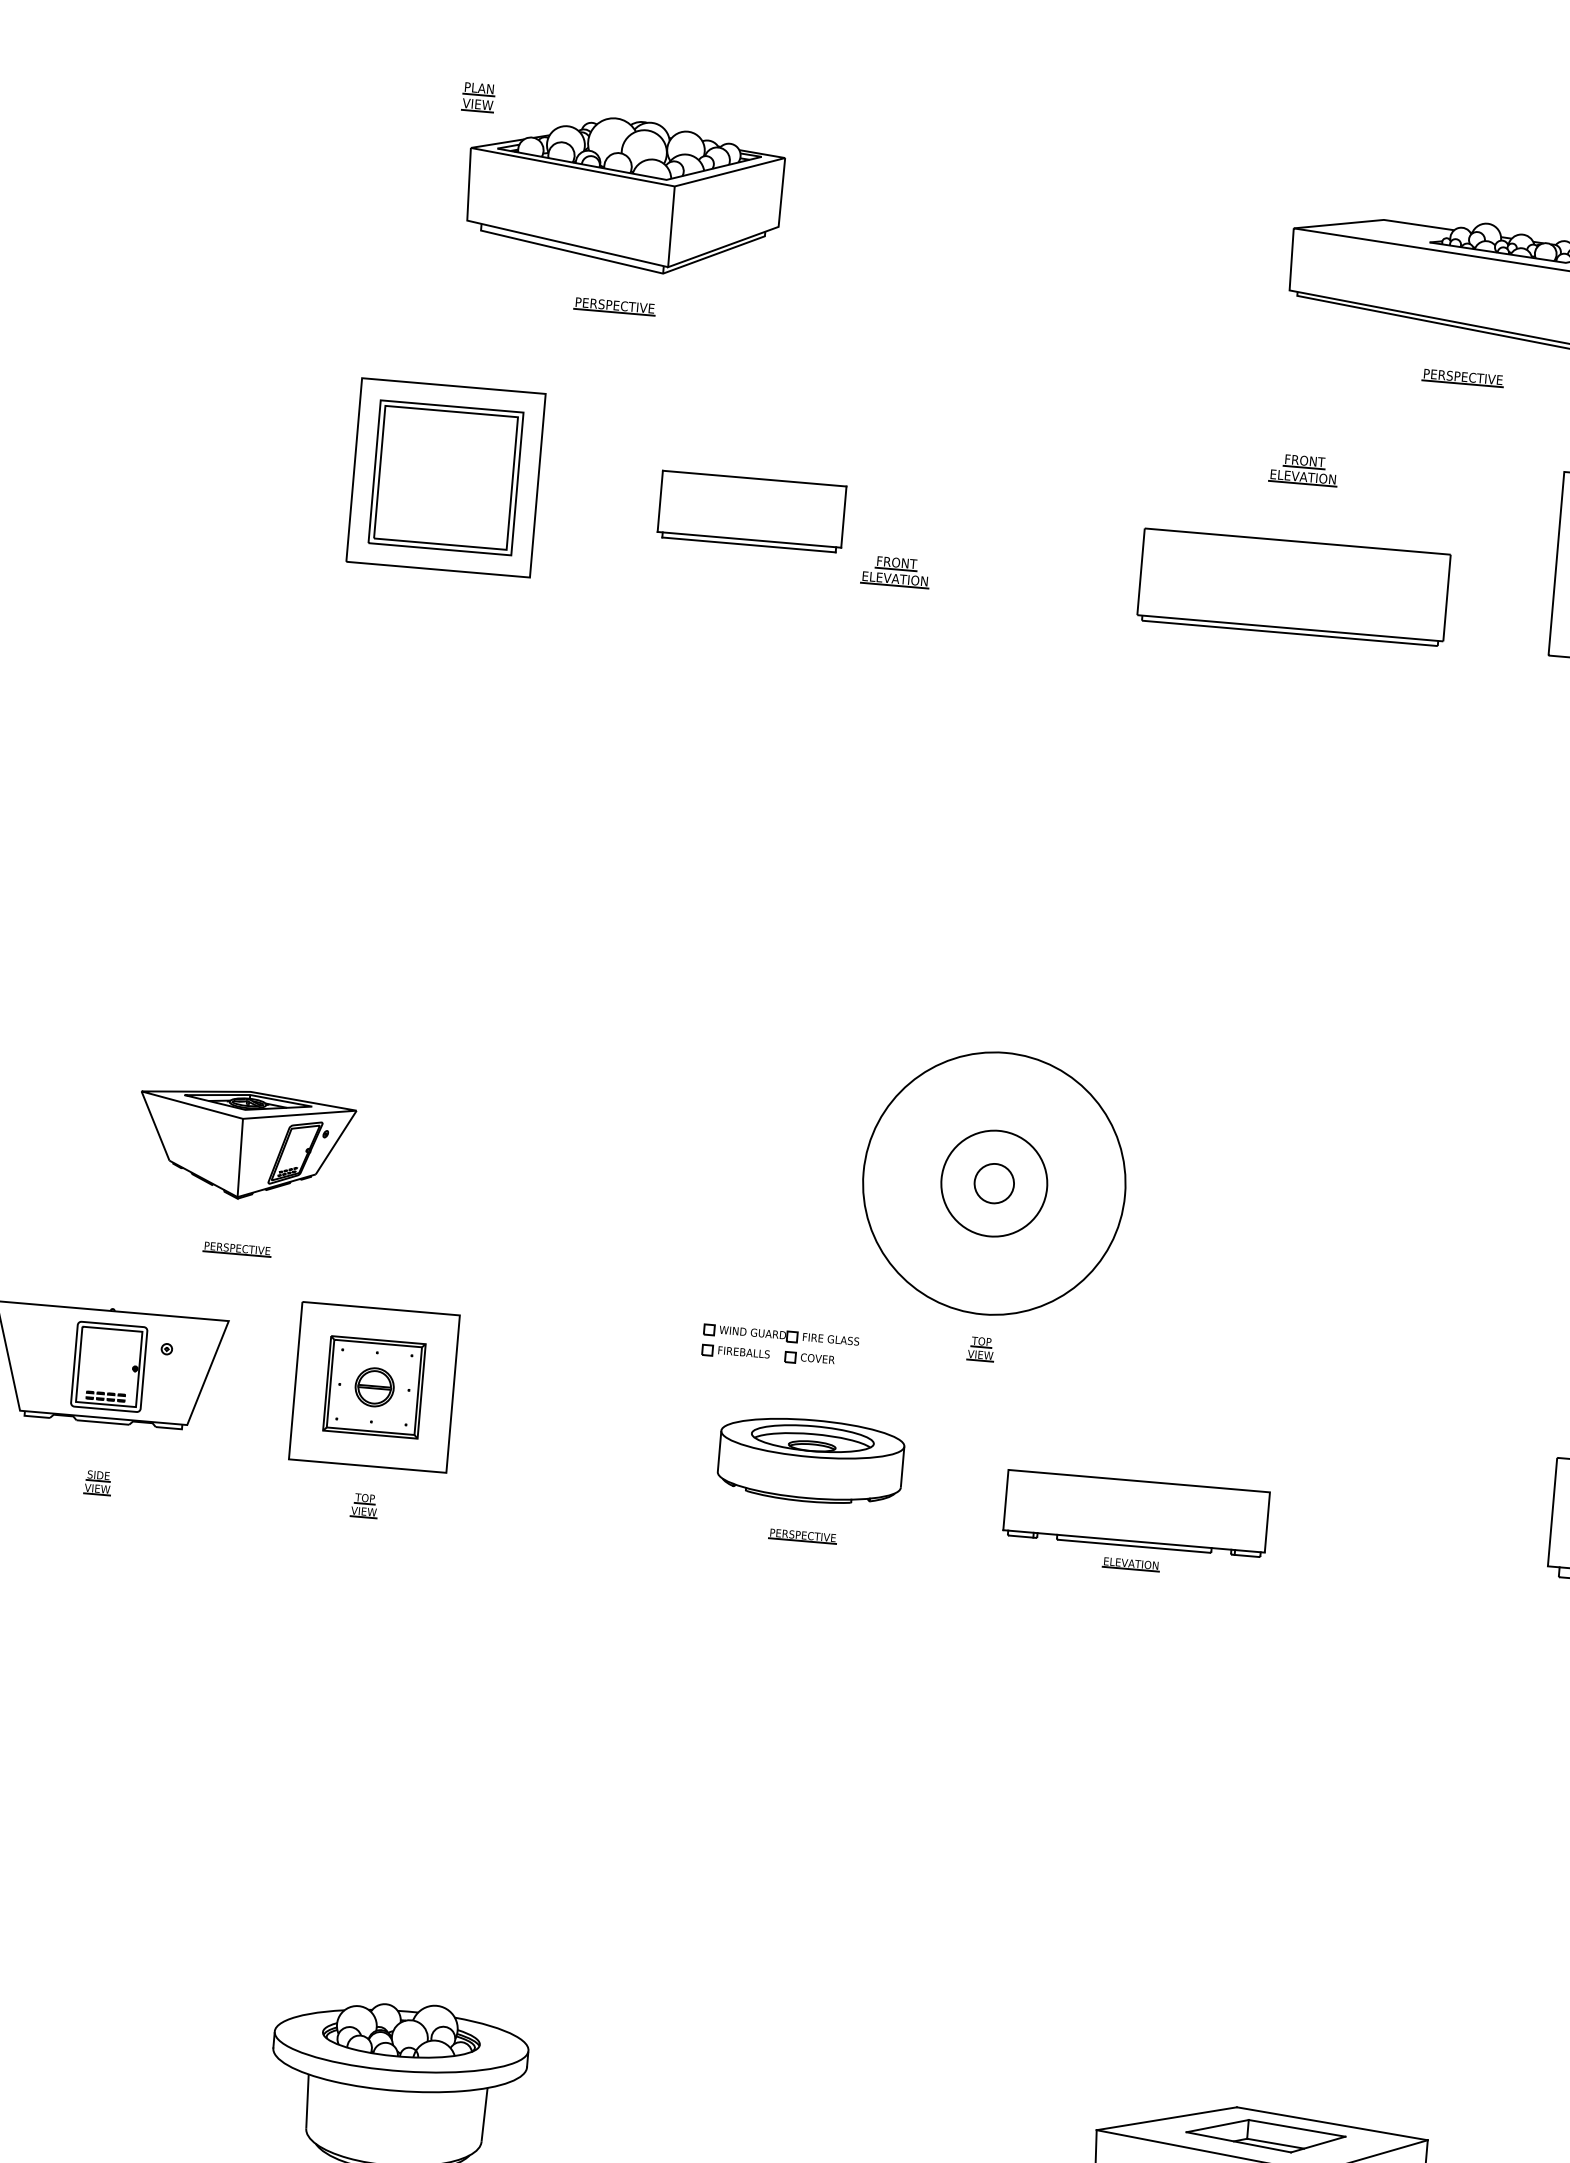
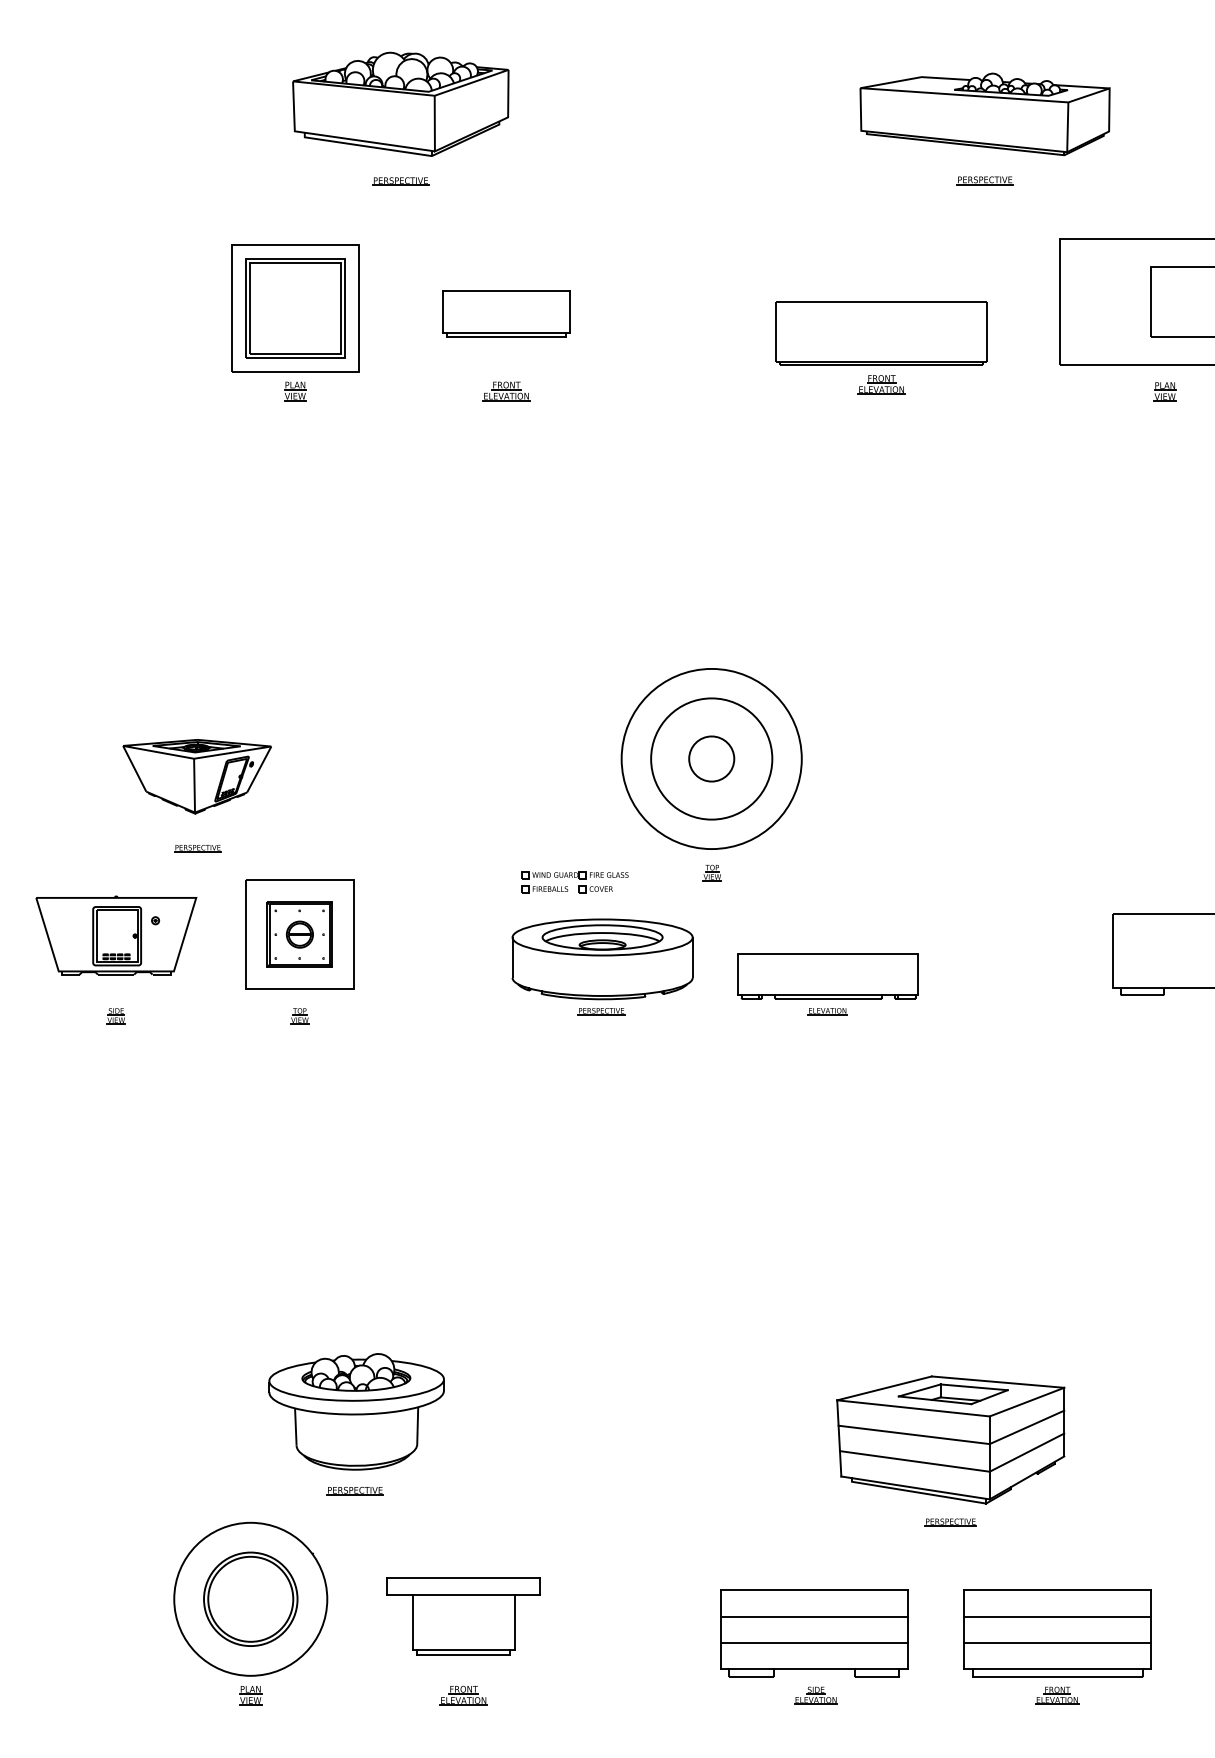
part: (478, 97) -> (295, 391), moved
part: (1303, 469) -> (881, 384), moved
part: (895, 571) -> (506, 391), moved
circle: (994, 1182) -> (711, 758), size x1.67
circle: (994, 1182) -> (711, 758), size x1.67
part: (810, 1461) -> (602, 959), size x1.43

